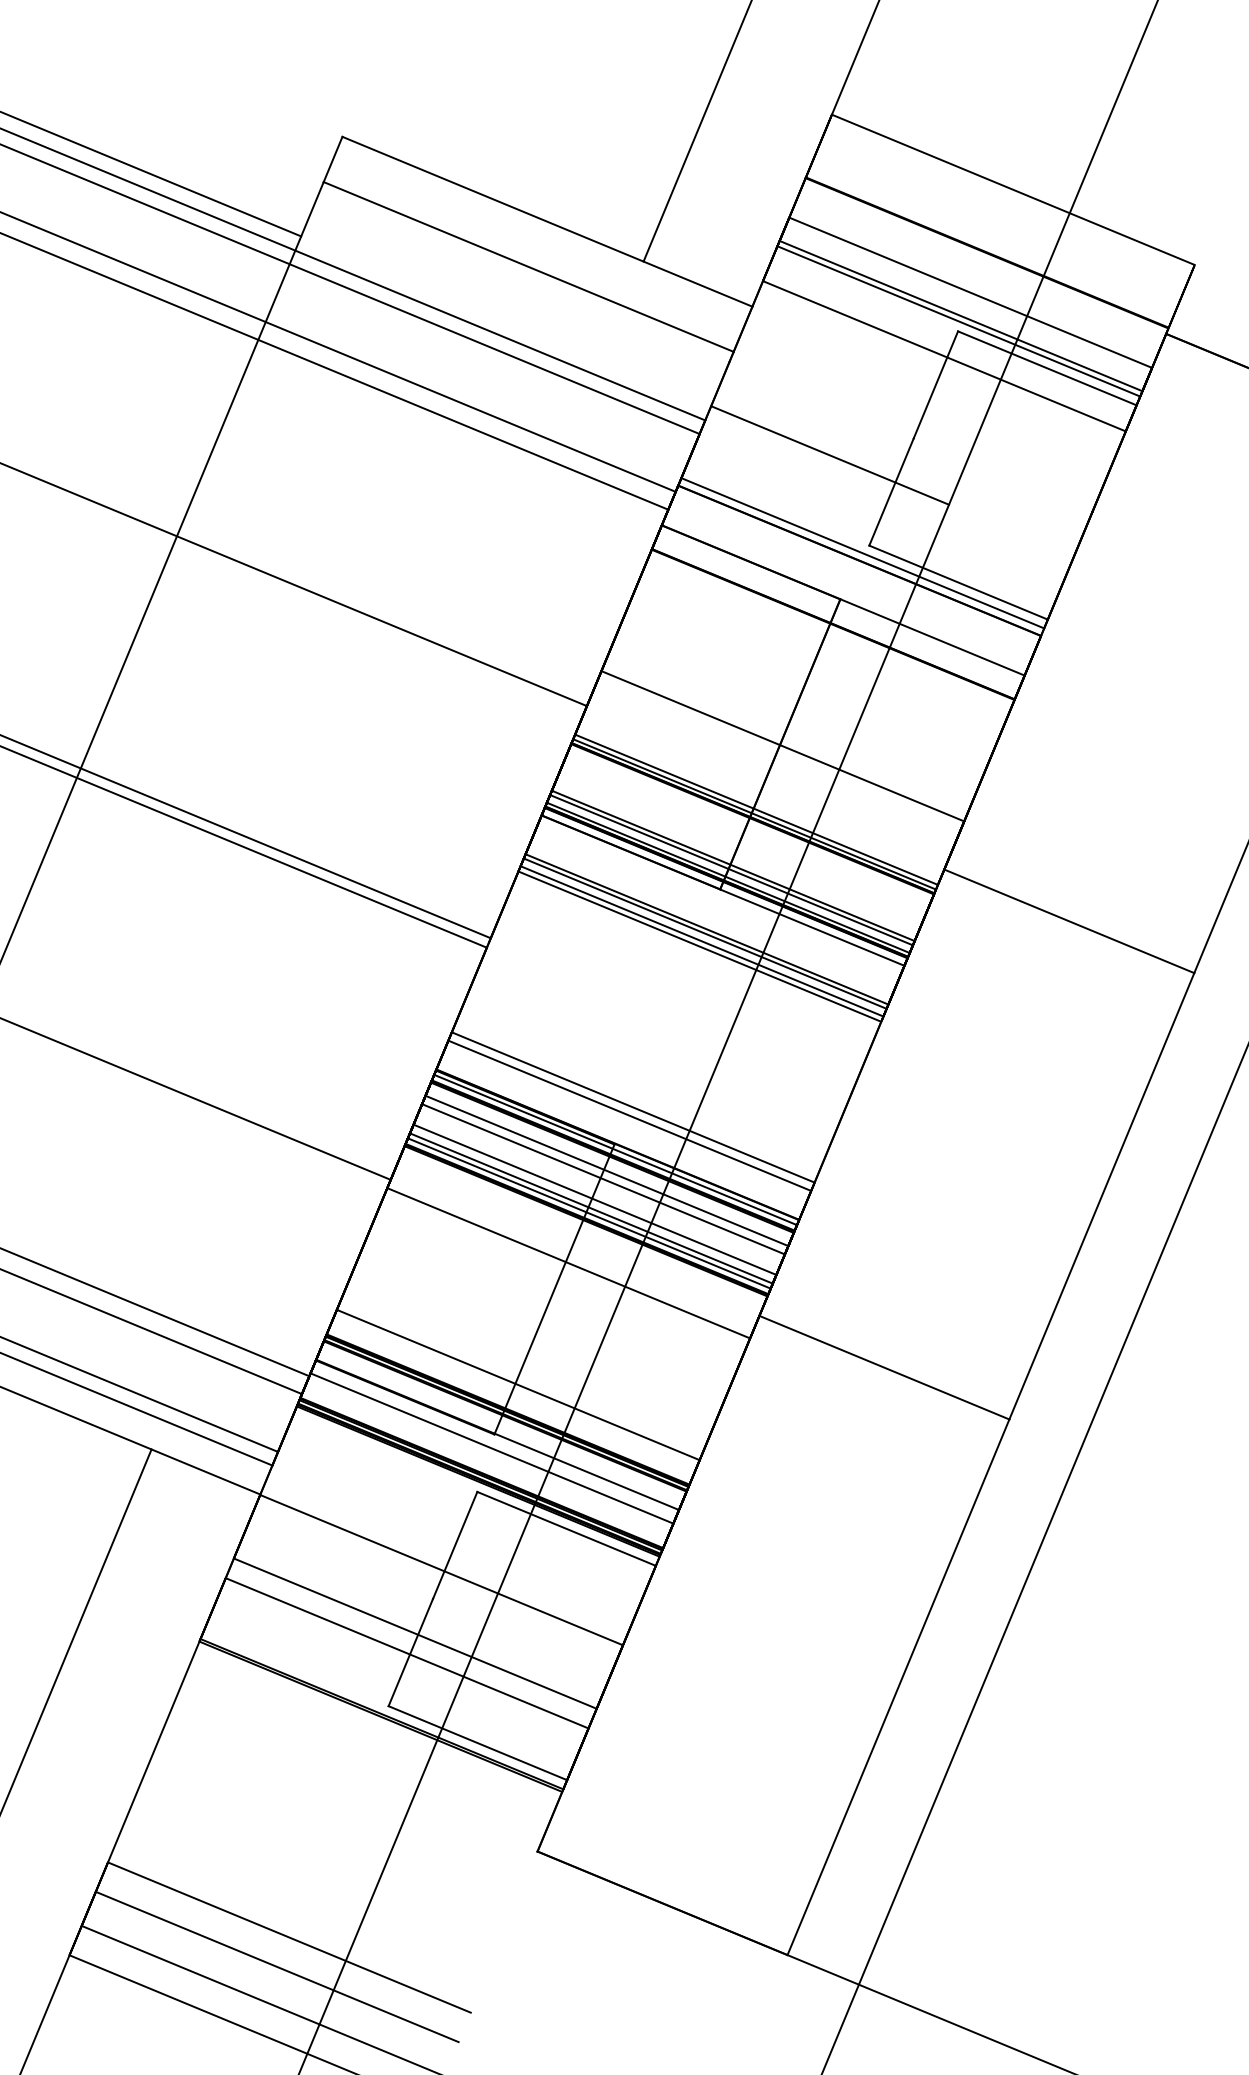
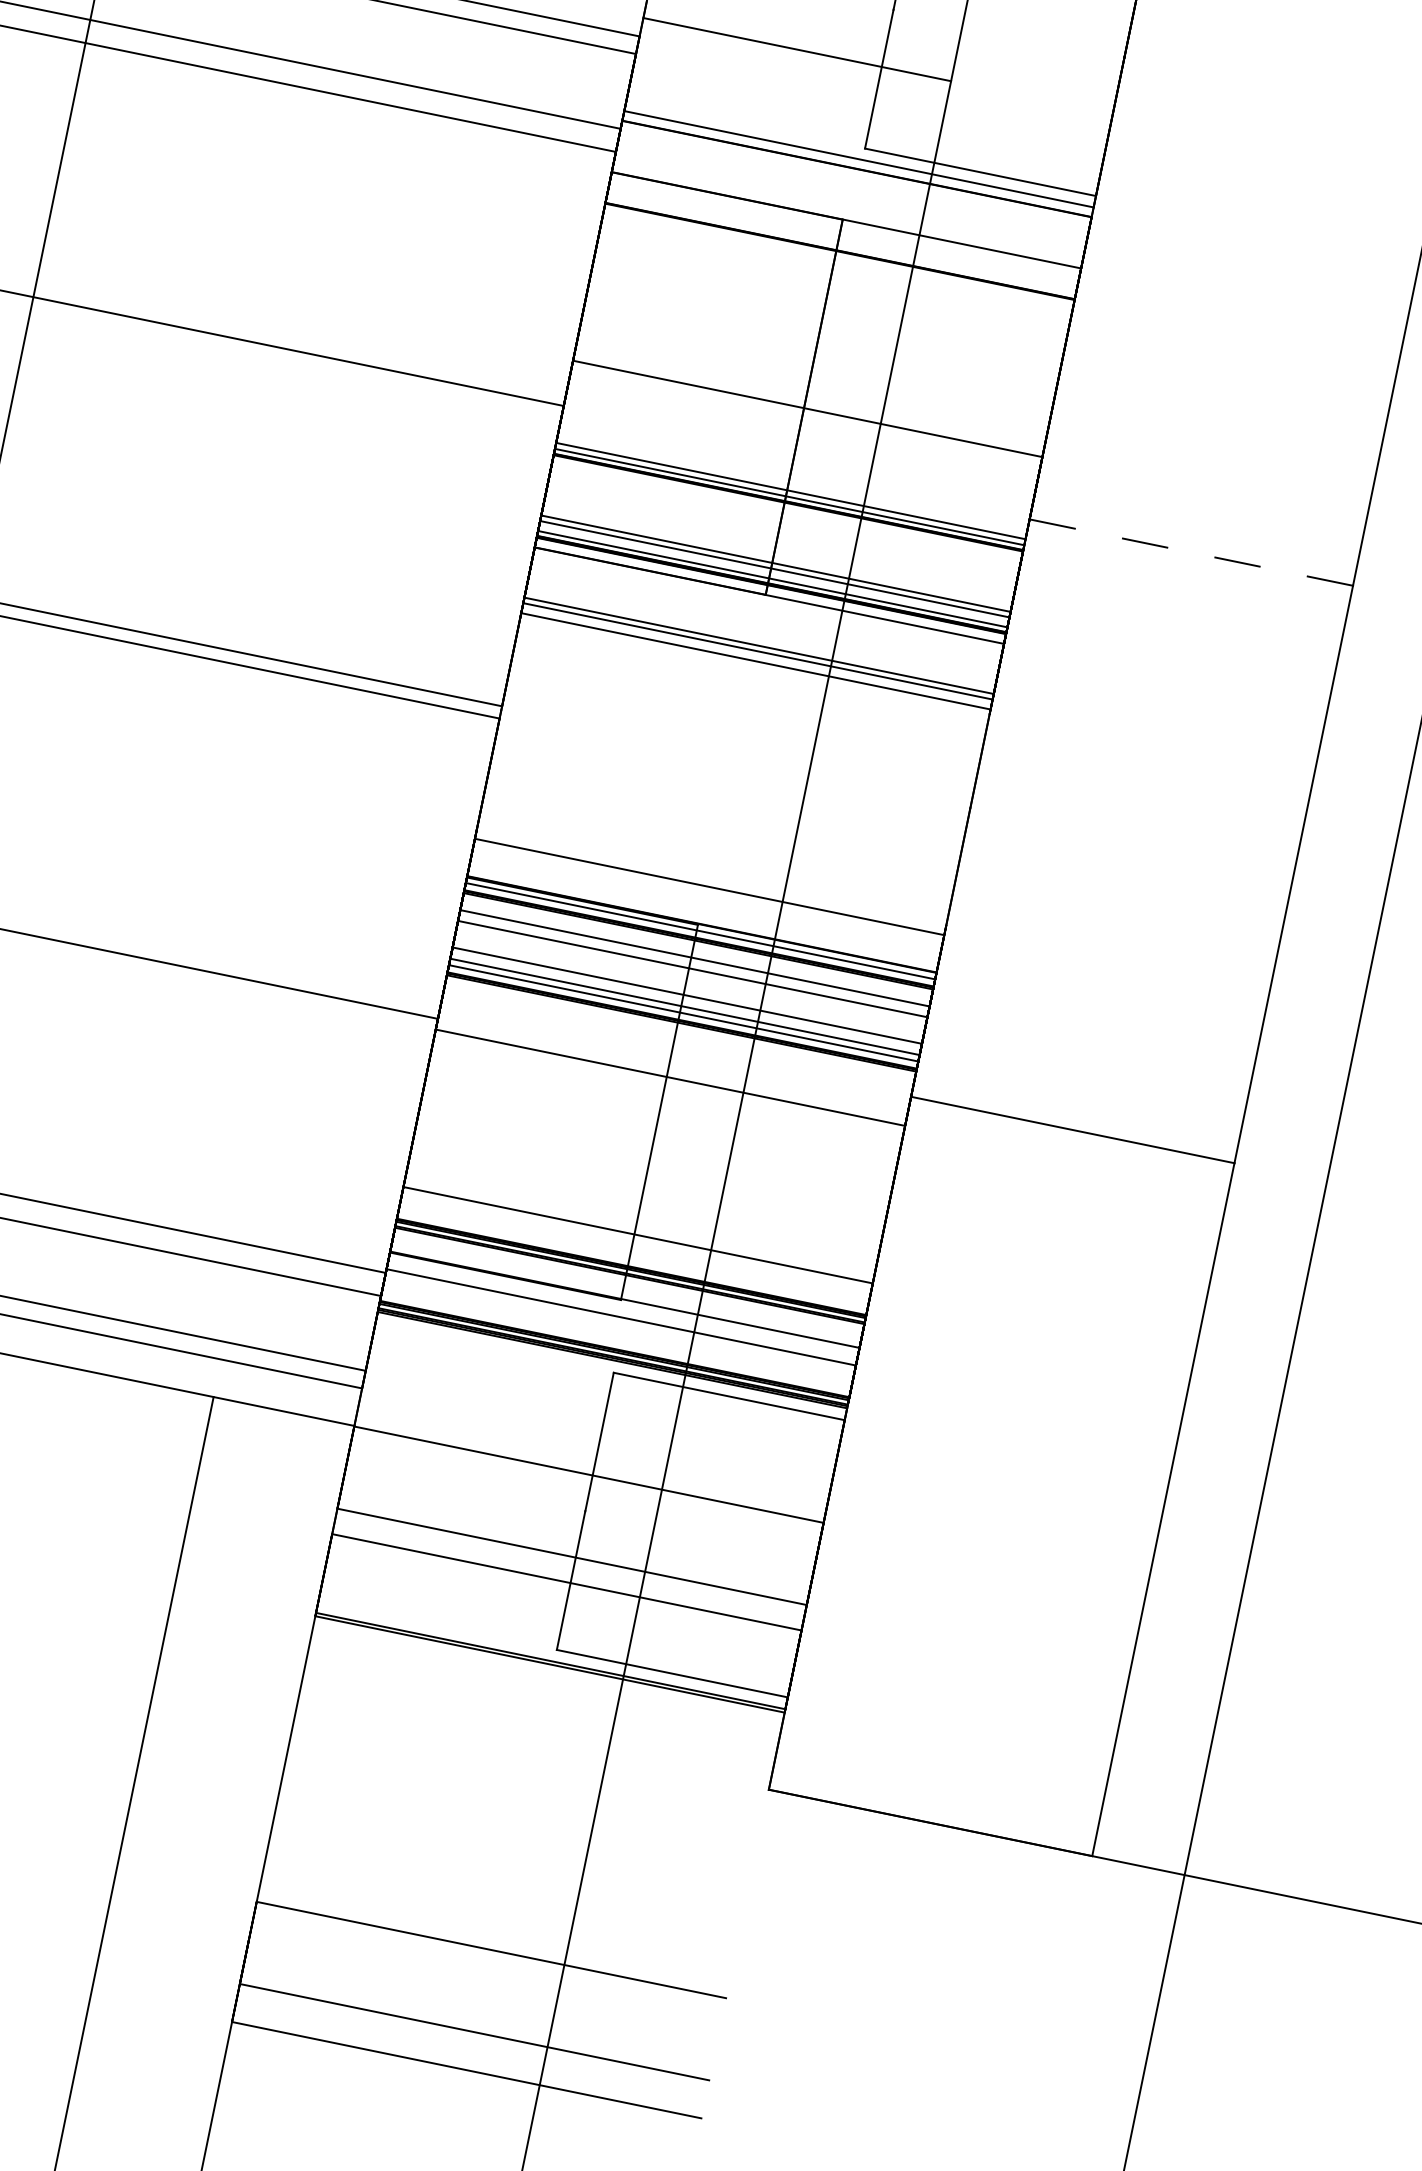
line: (1069, 921) -> (1191, 552), solid -> dashed
line: (699, 946) -> (754, 668), removed
line: (632, 1107) -> (710, 876), removed
line: (276, 1966) -> (482, 1987), removed

